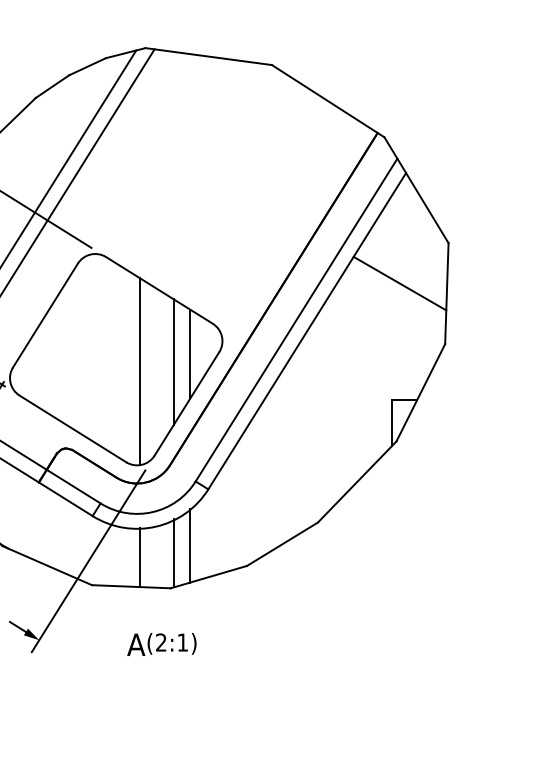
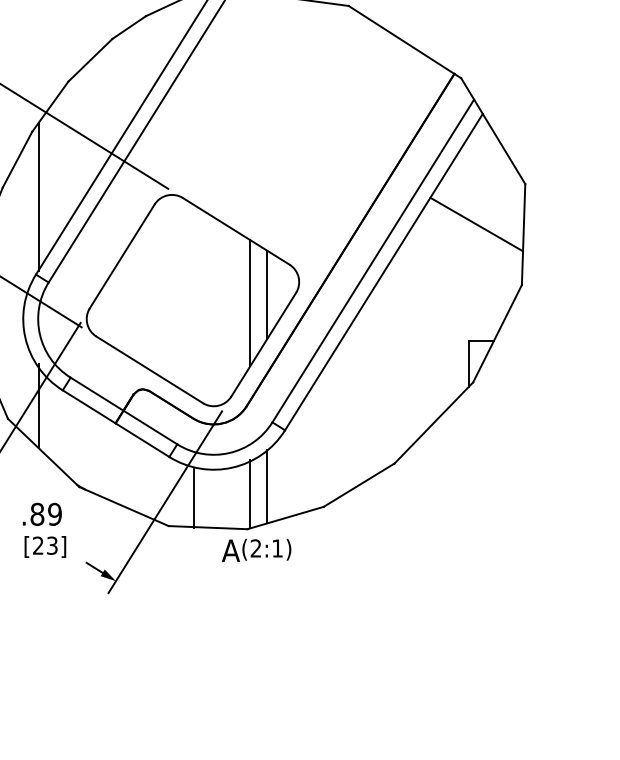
line: (139, 371) -> (216, 312), removed
line: (139, 556) -> (193, 497), moved
text: (161, 643) -> (256, 549), moved

